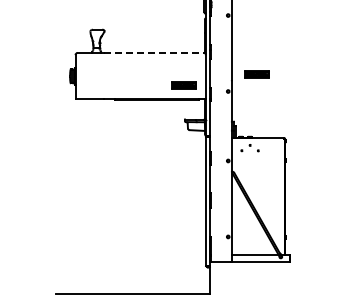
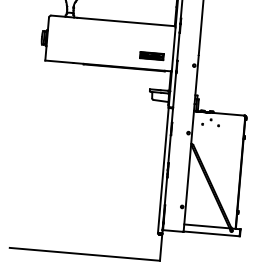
line: (155, 52) -> (126, 21), dashed -> solid
part: (256, 74) -> (223, 51), removed

